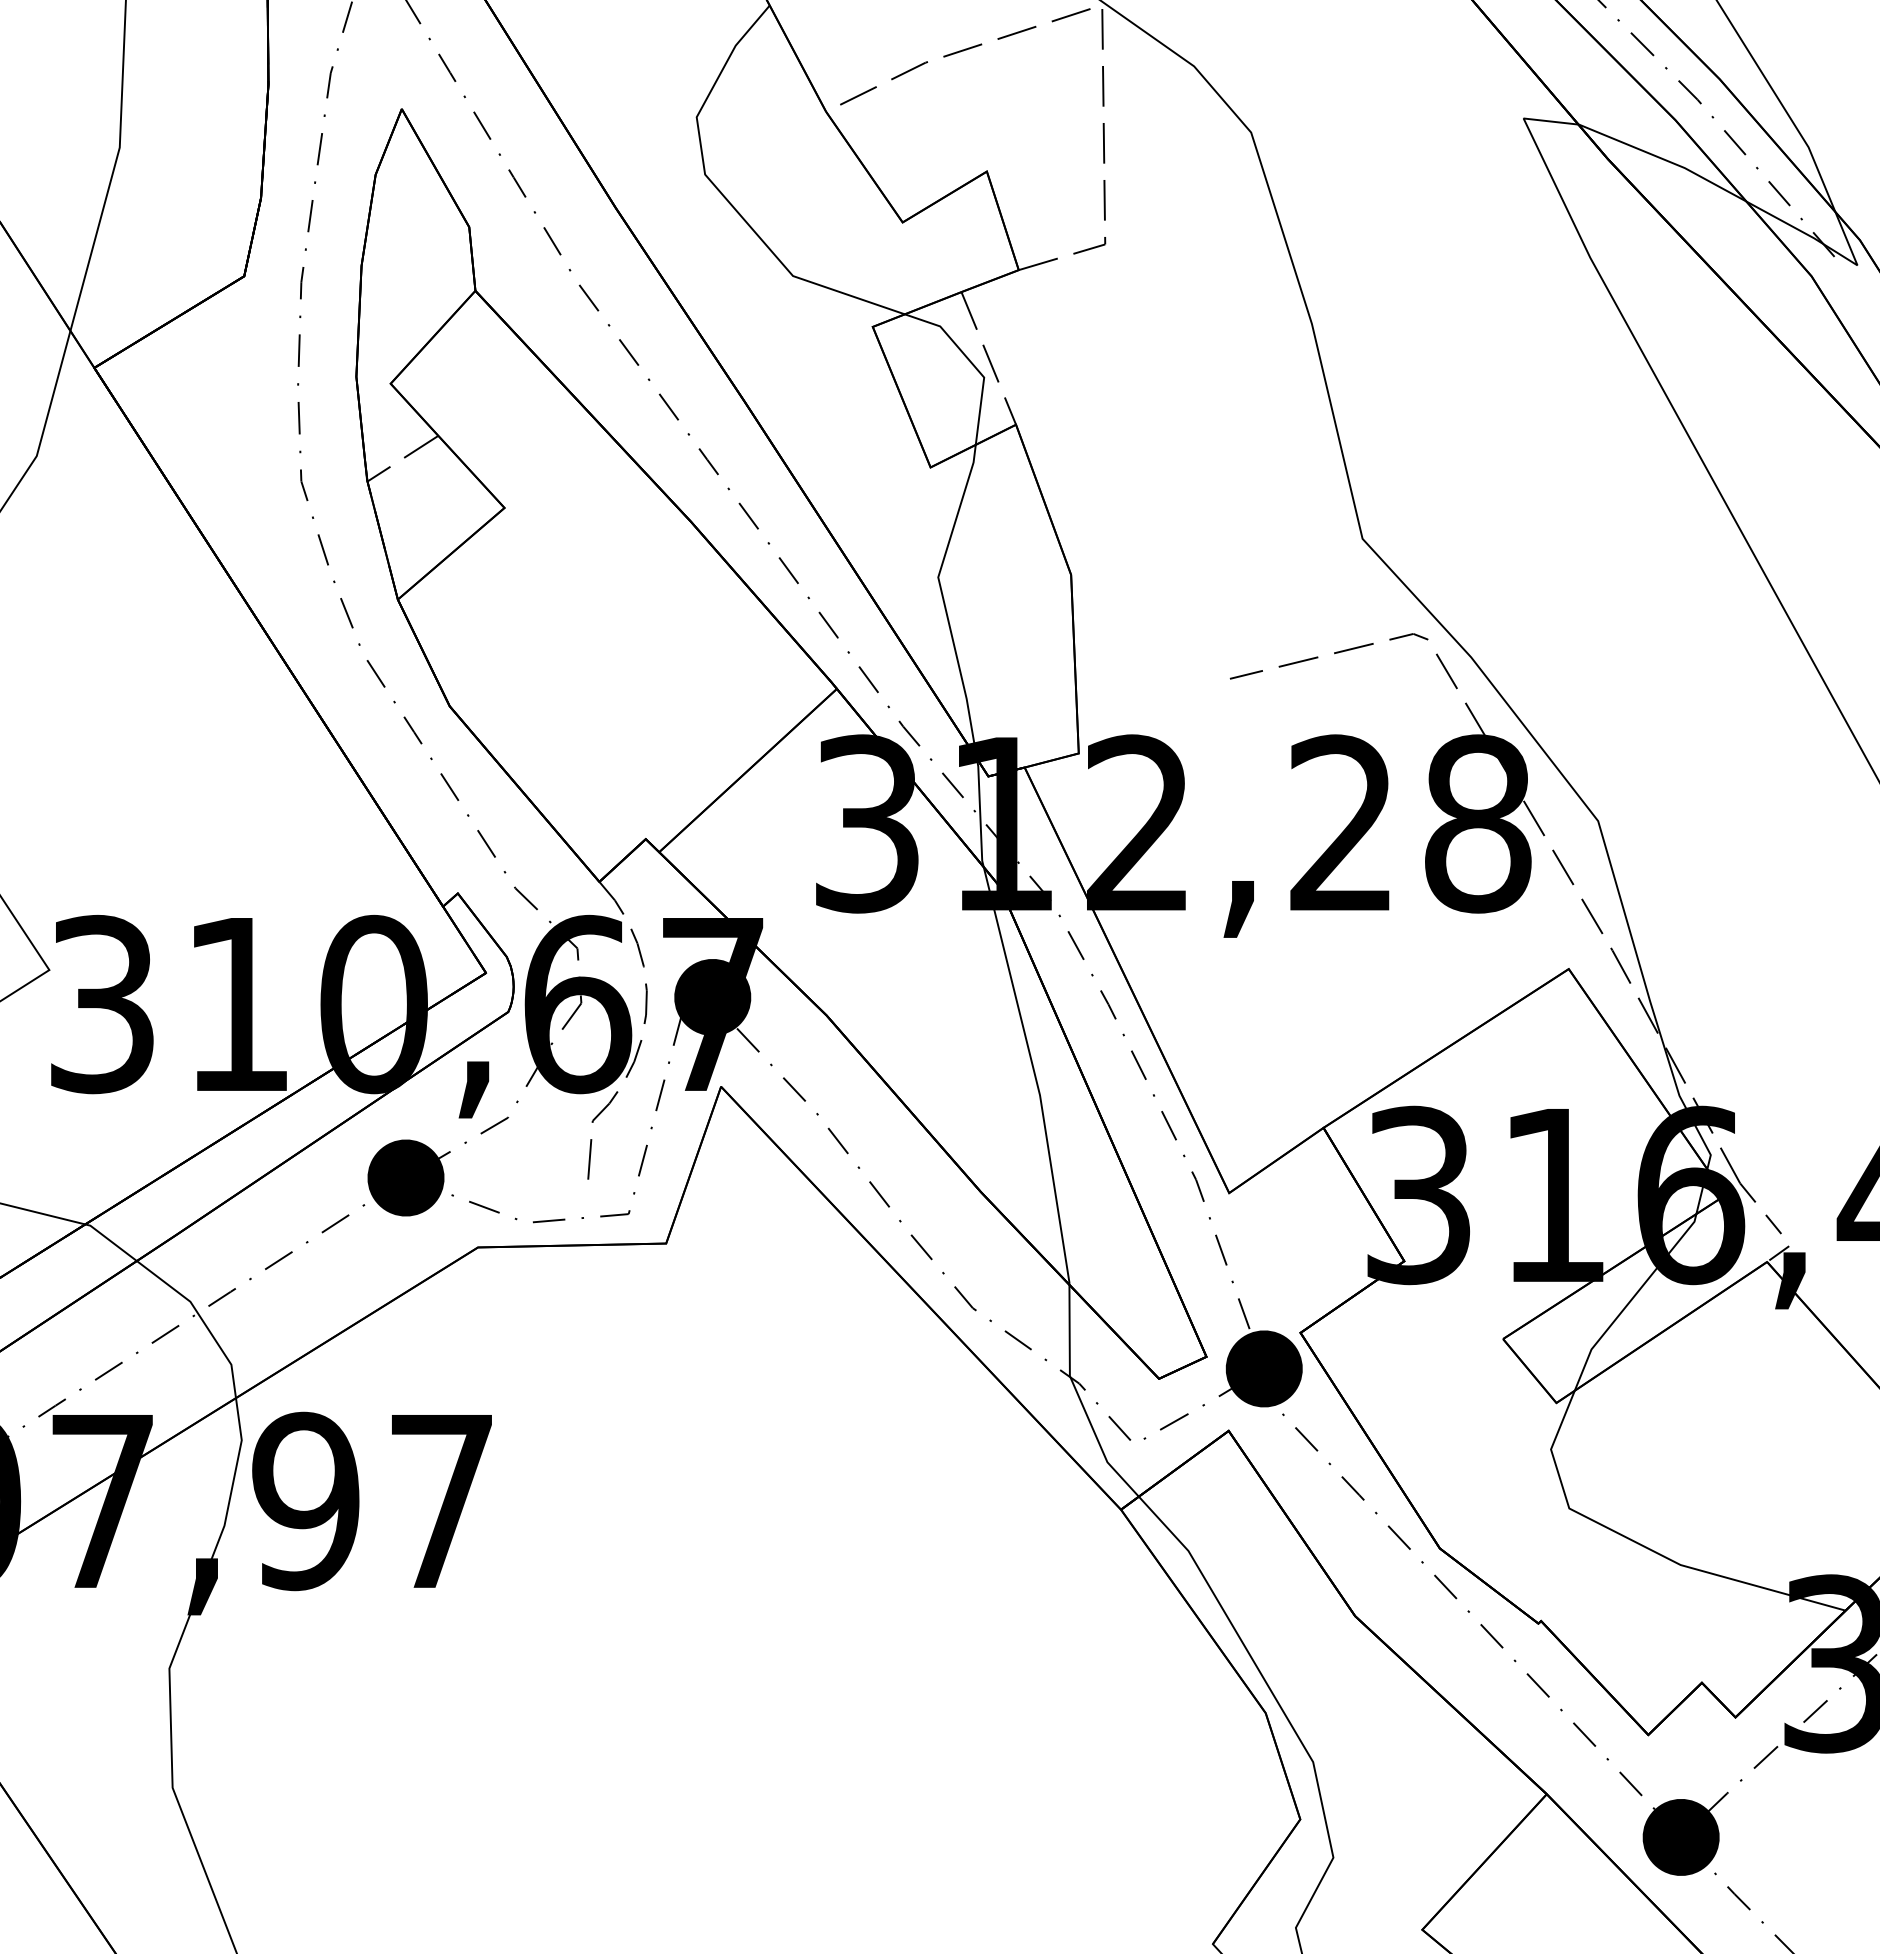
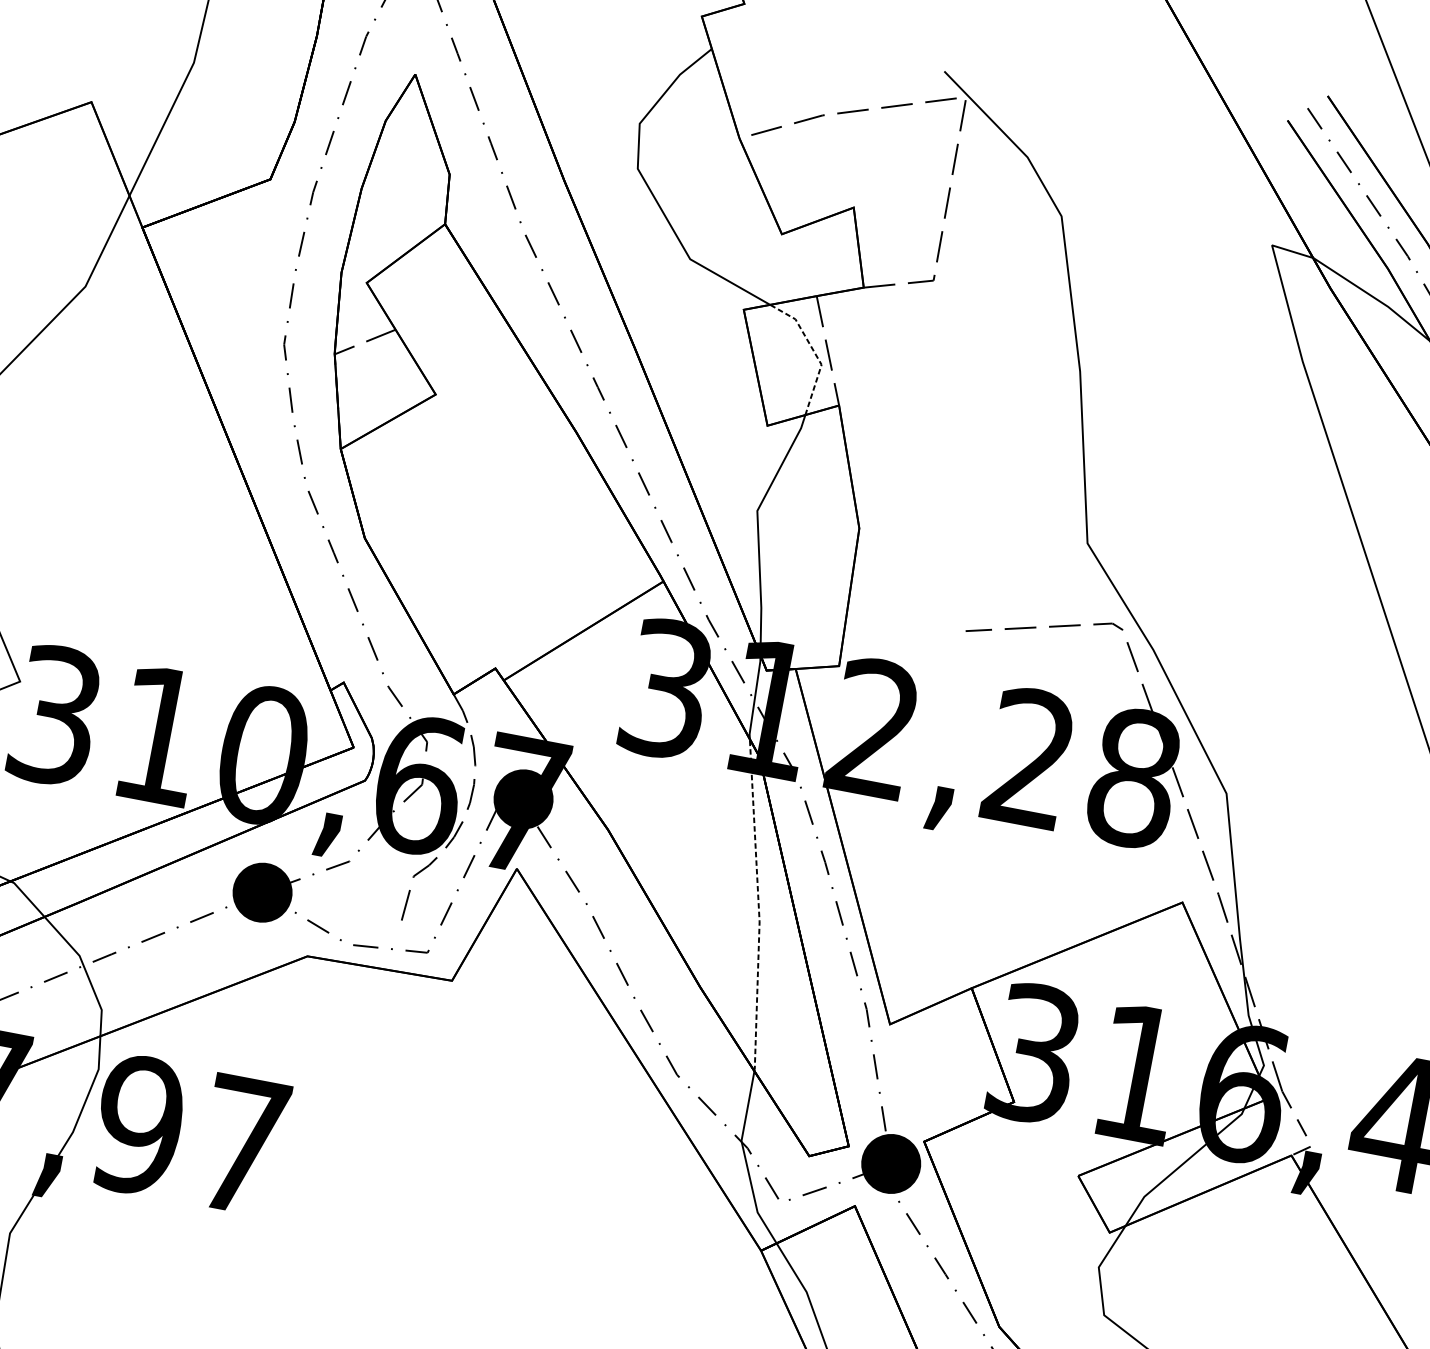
line: (971, 363) -> (813, 352), solid -> dashed
line: (1035, 1075) -> (759, 906), solid -> dashed

